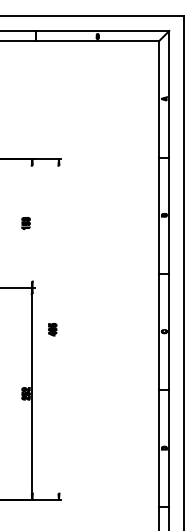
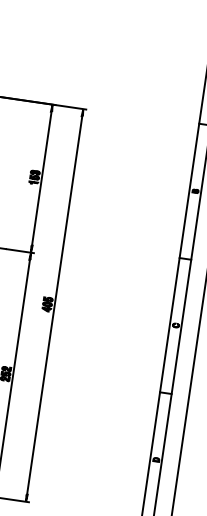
line: (32, 223) -> (42, 178), added
line: (58, 329) -> (54, 305), added

